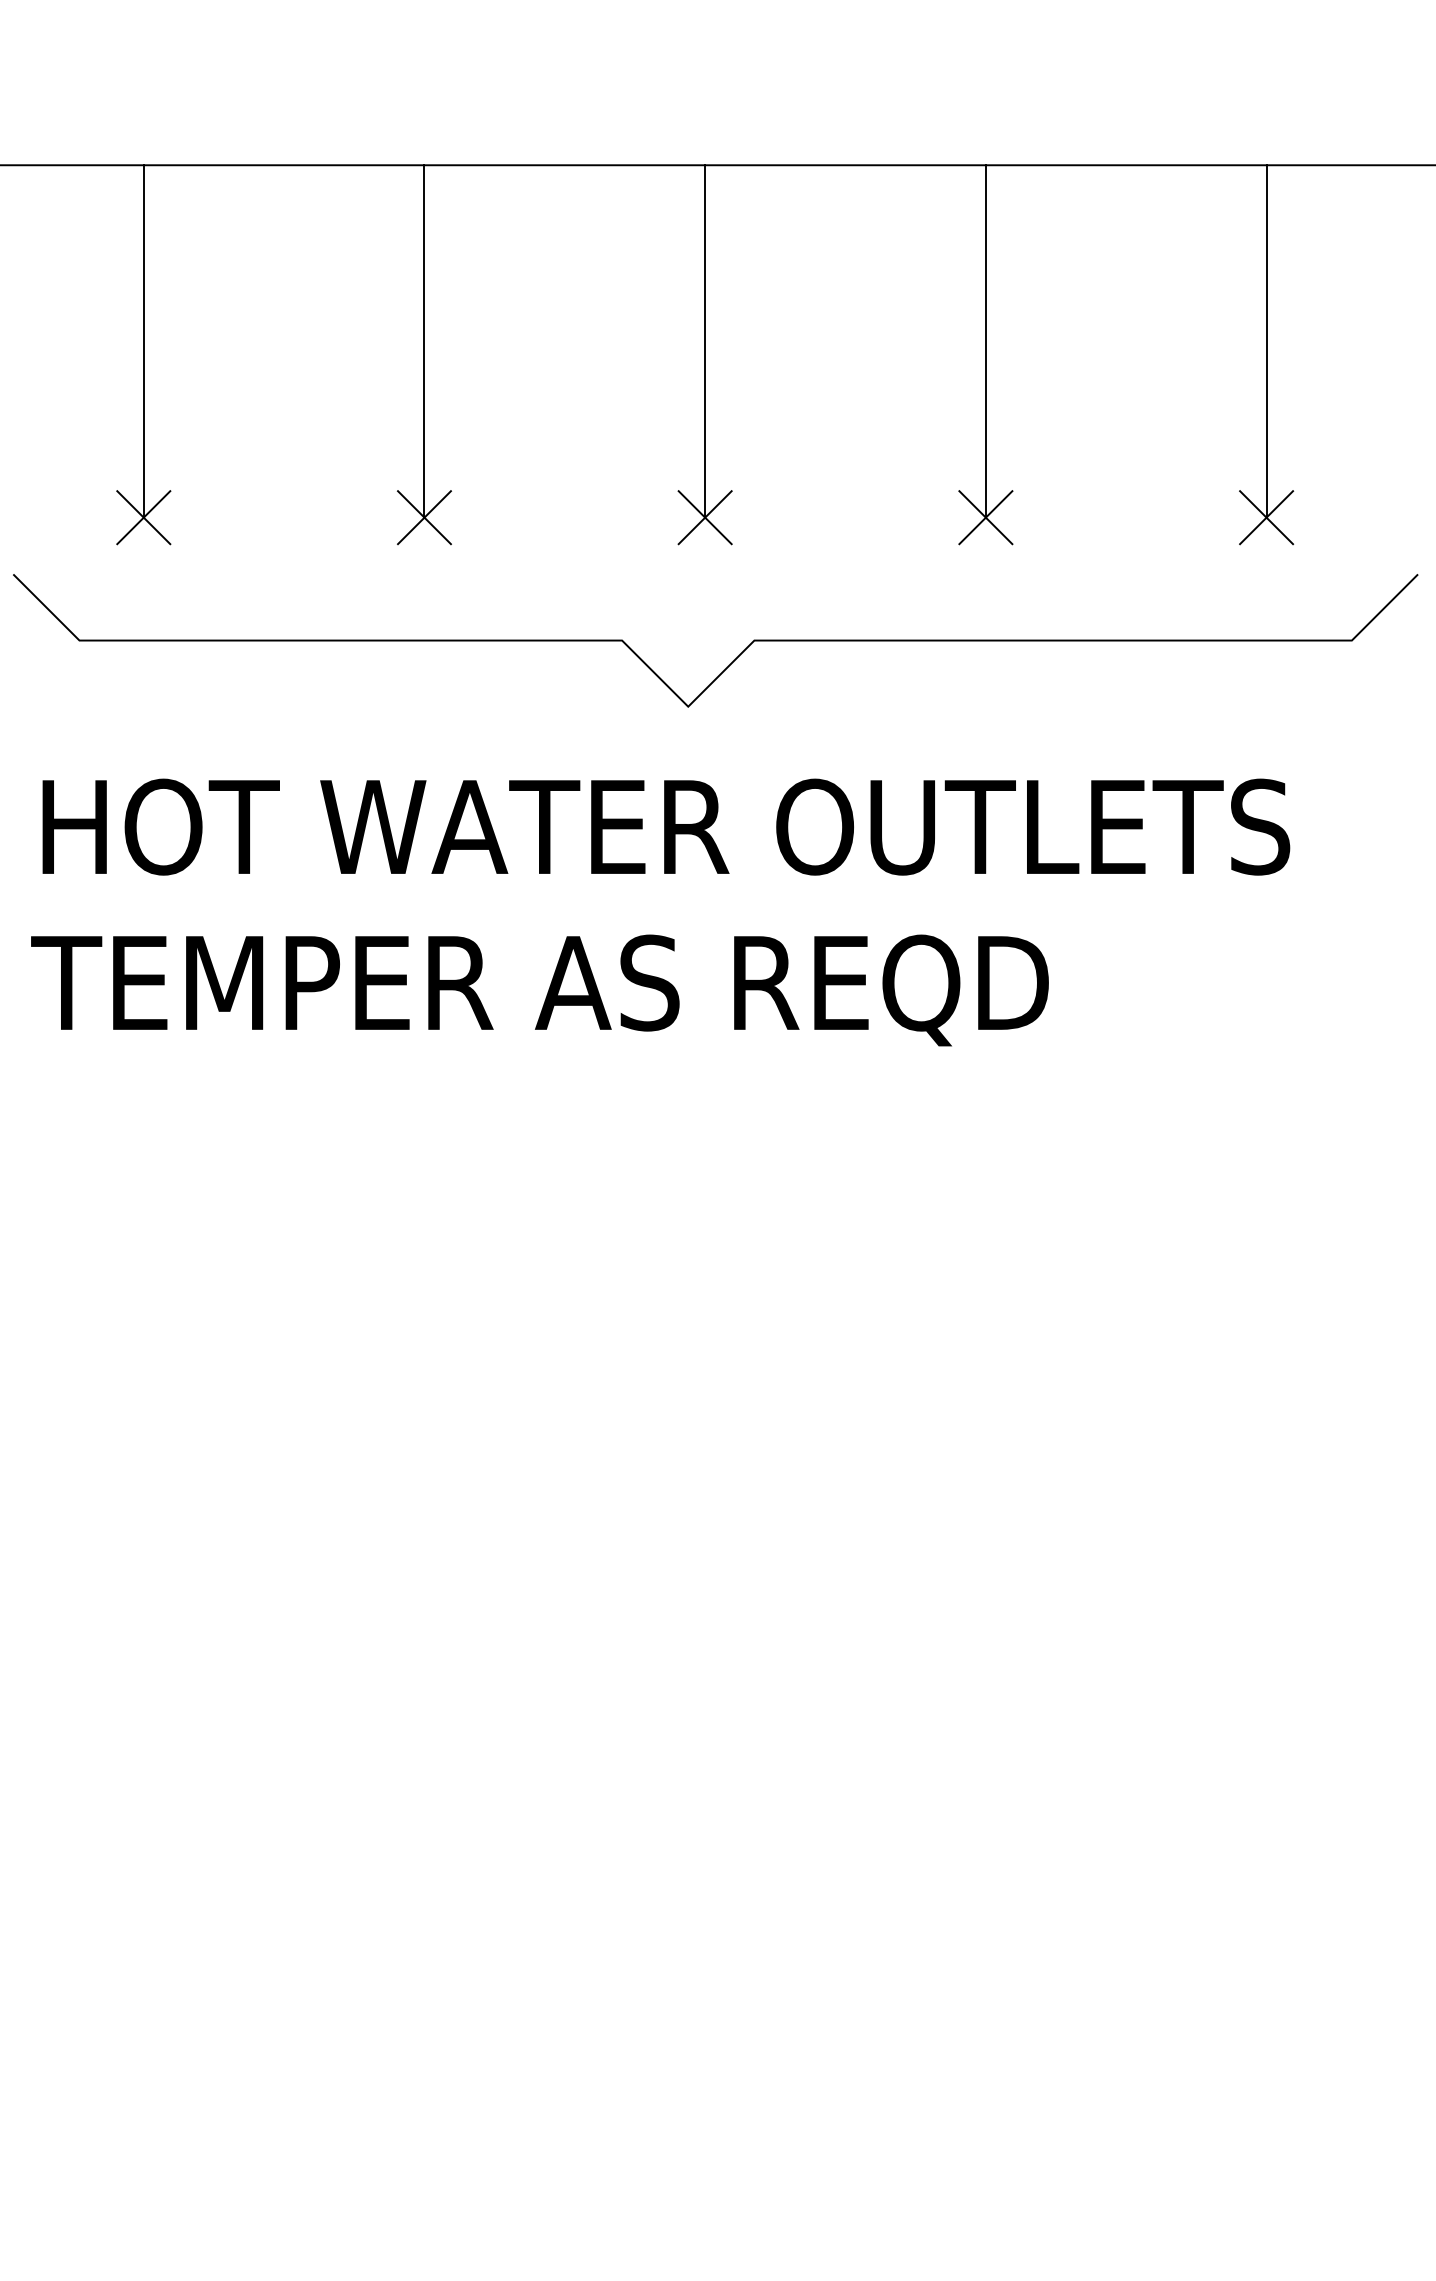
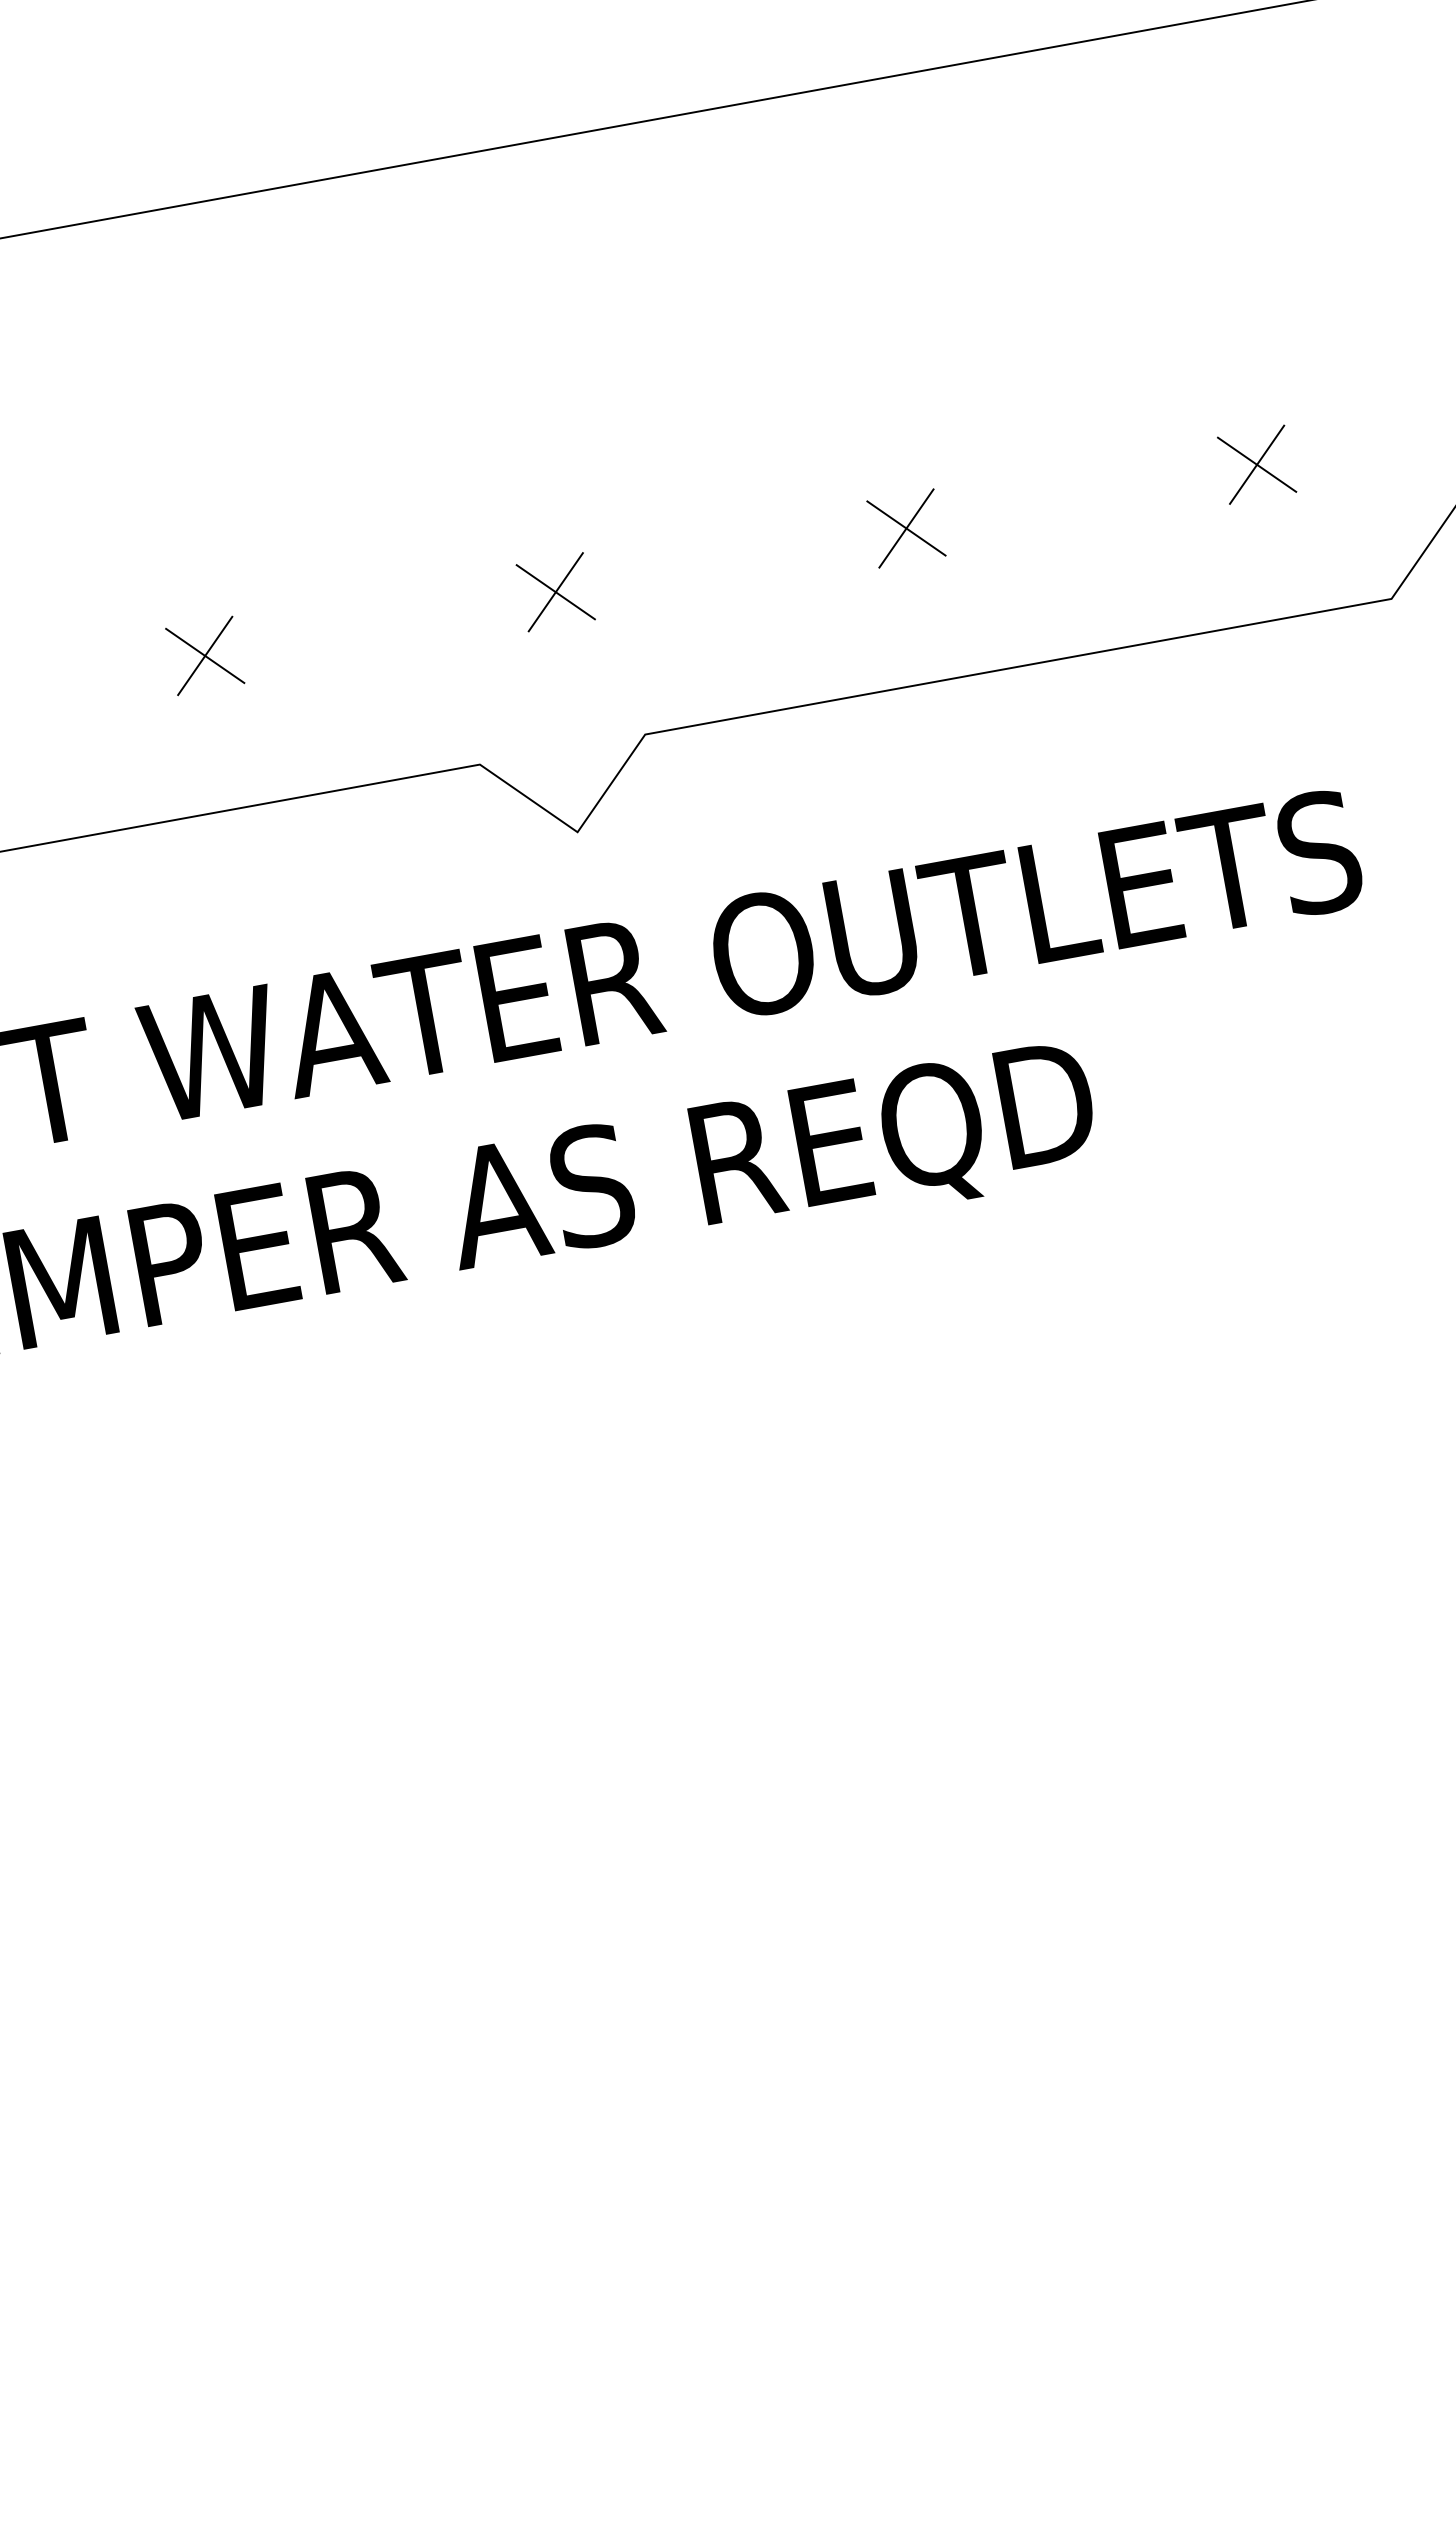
line: (424, 341) -> (165, 435), removed
line: (705, 341) -> (516, 372), removed
line: (985, 341) -> (866, 308), removed
line: (1266, 341) -> (1217, 244), removed

